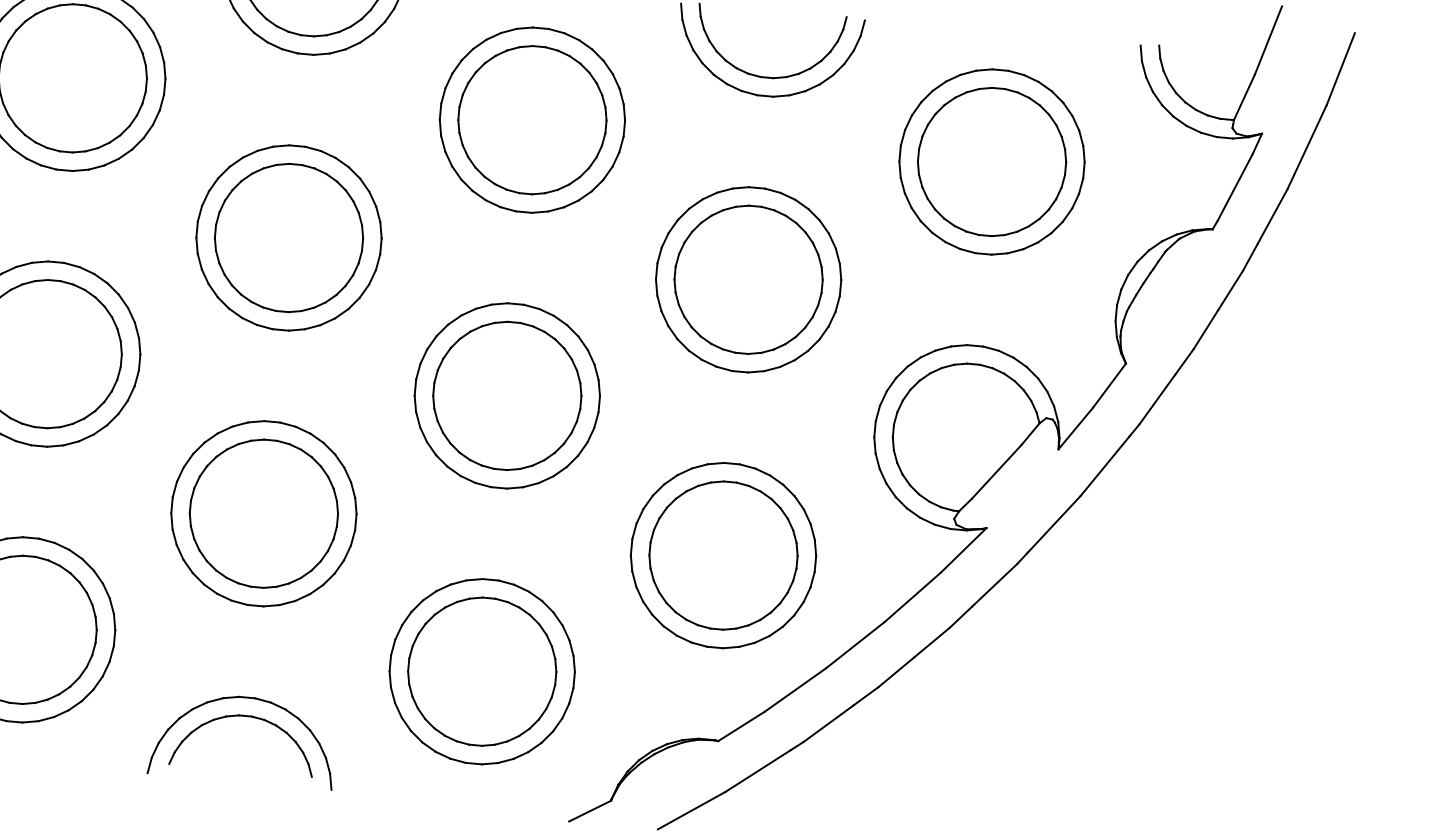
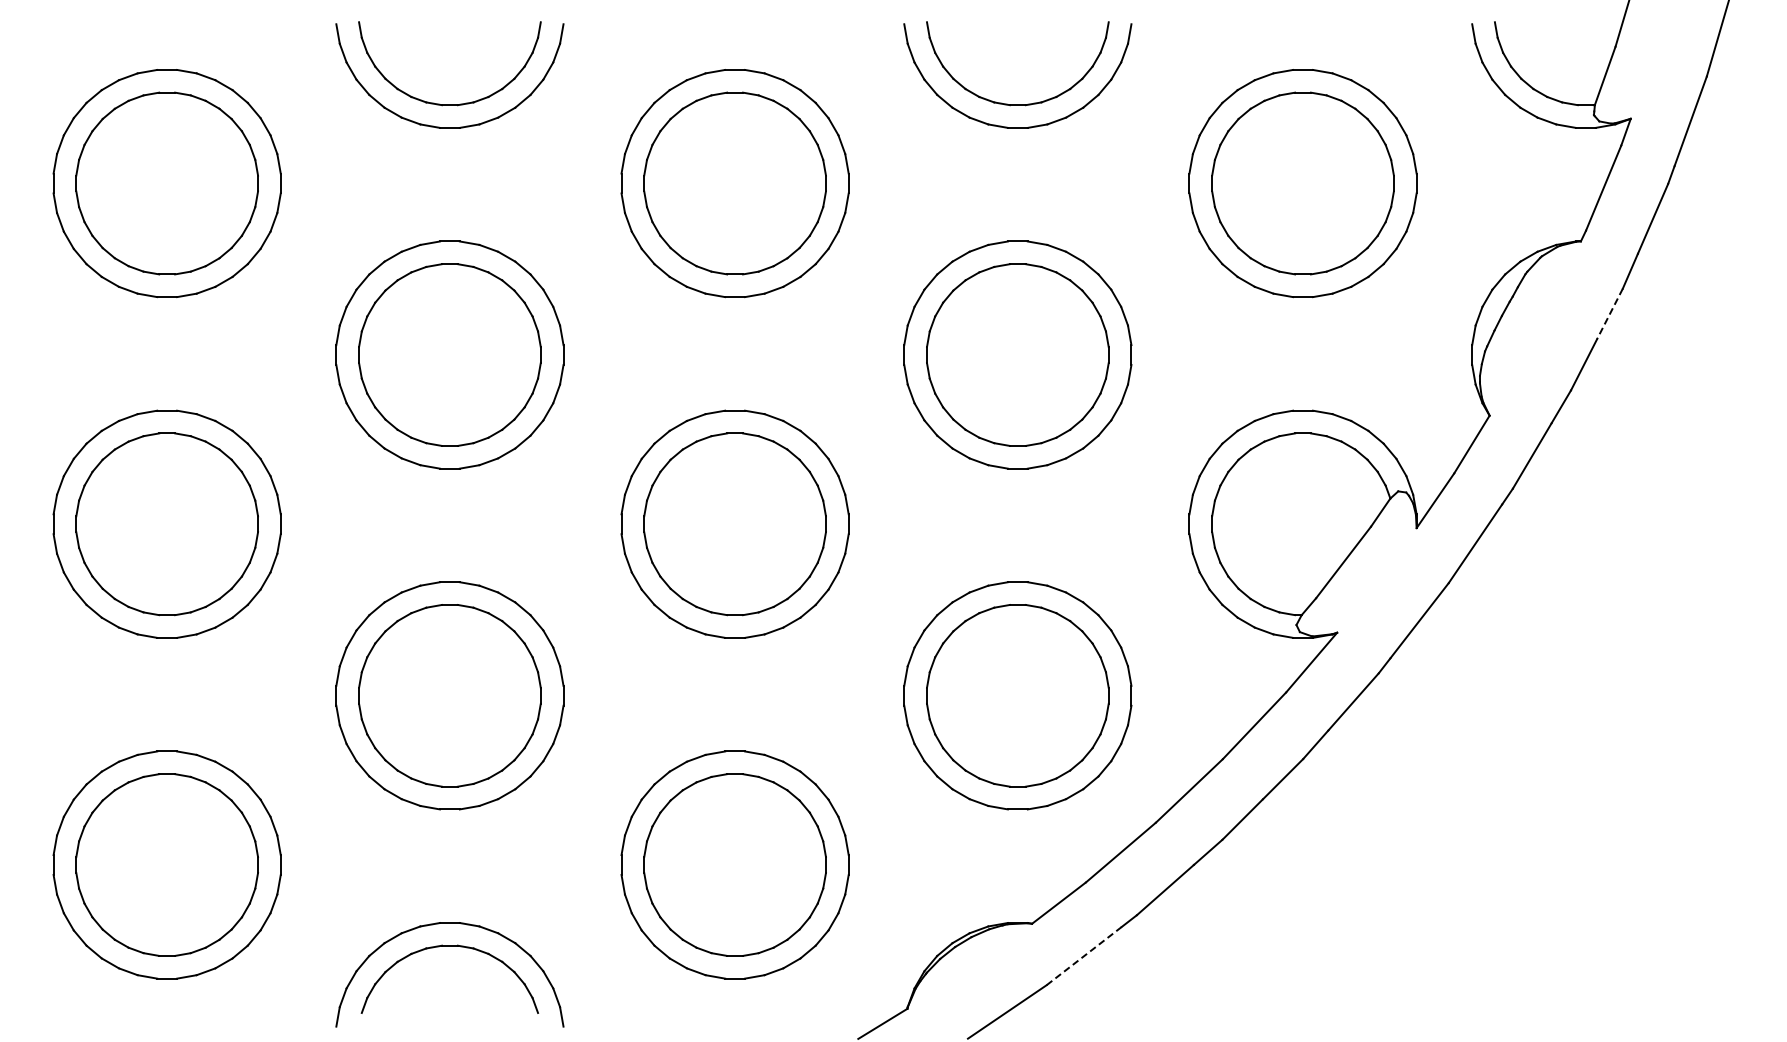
line: (1230, 290) -> (1609, 314), solid -> dashed
line: (758, 771) -> (1084, 956), solid -> dashed

